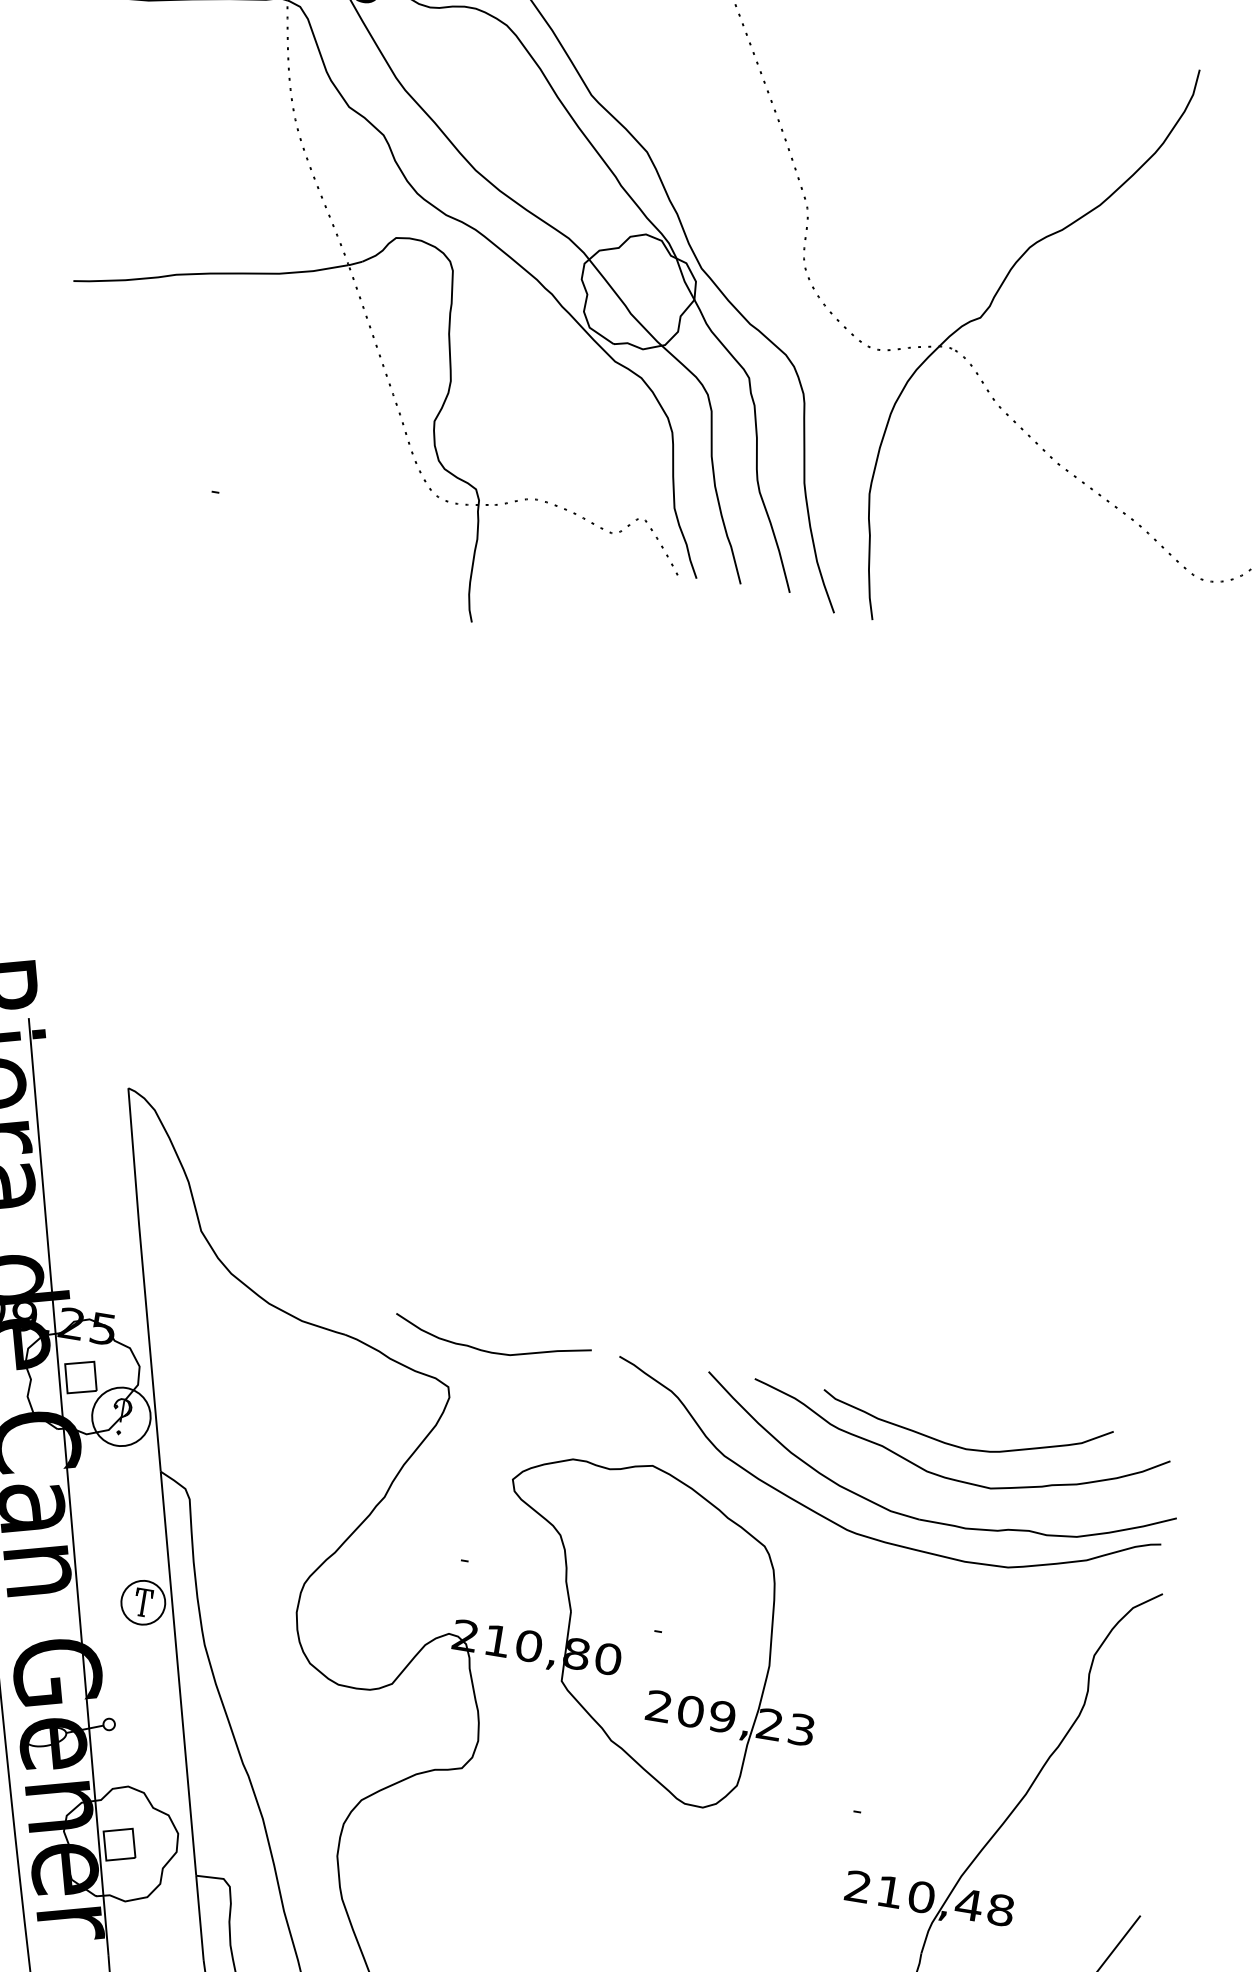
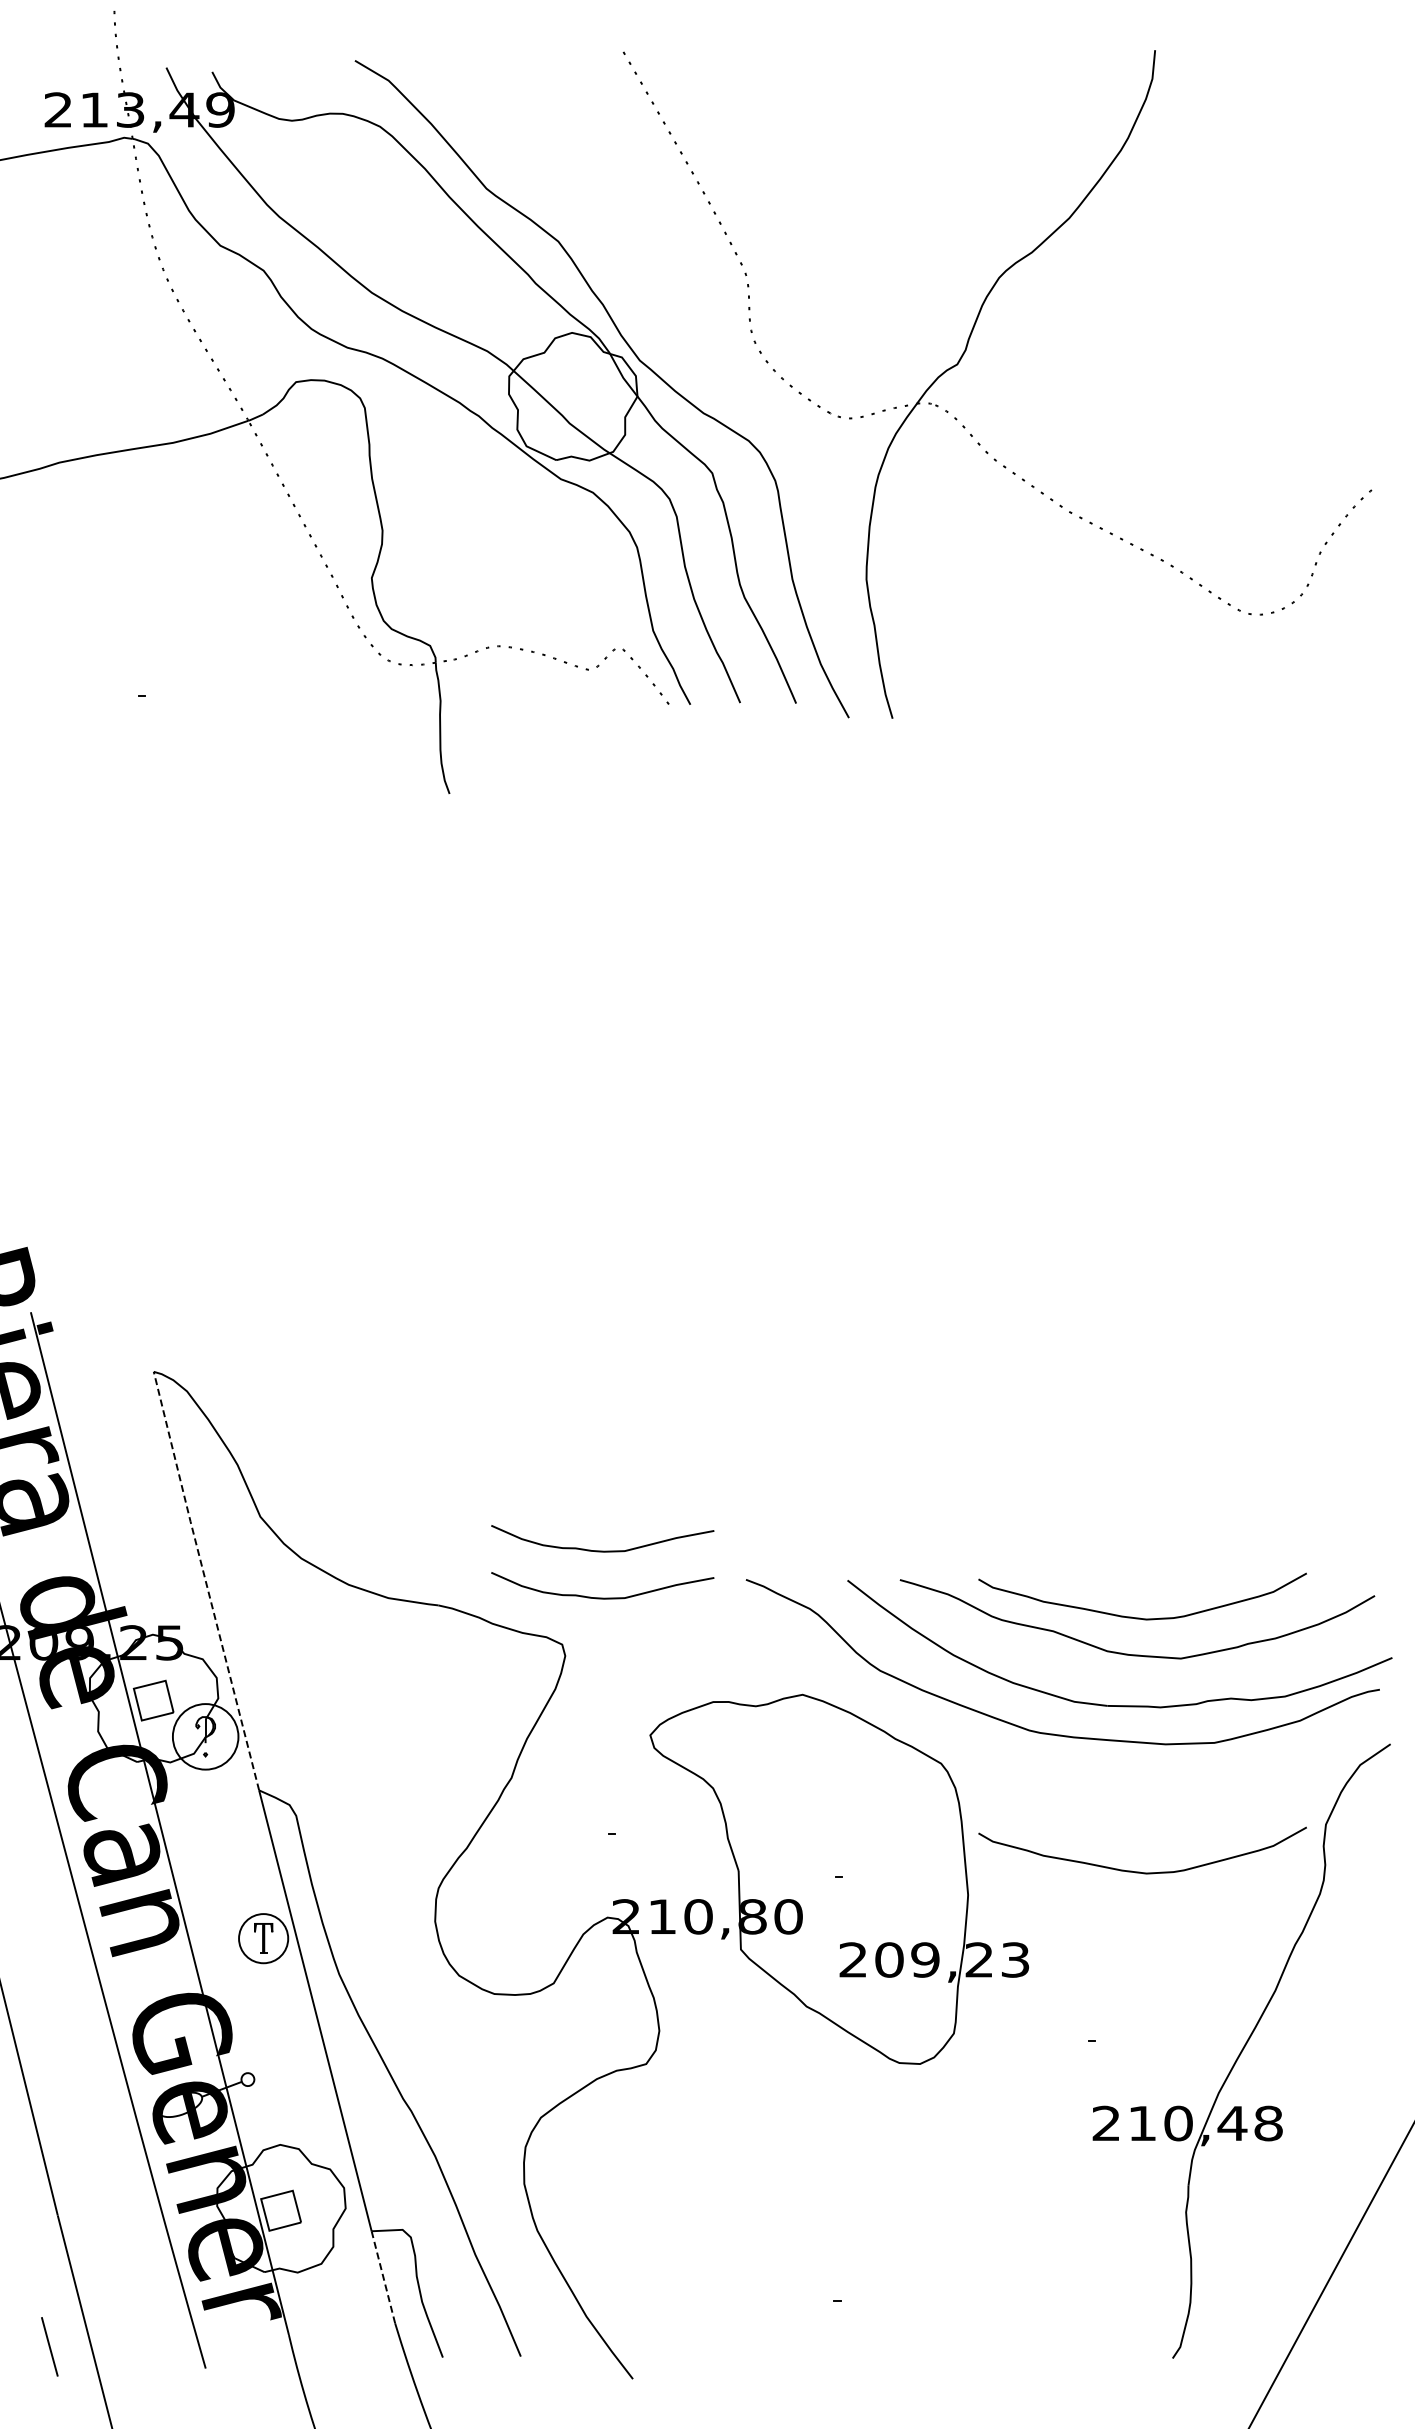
line: (143, 1279) -> (205, 1580), solid -> dashed
curve: (497, 1310) -> (602, 1550), added
curve: (924, 1670) -> (1140, 1871), added
line: (199, 1918) -> (383, 2277), solid -> dashed

